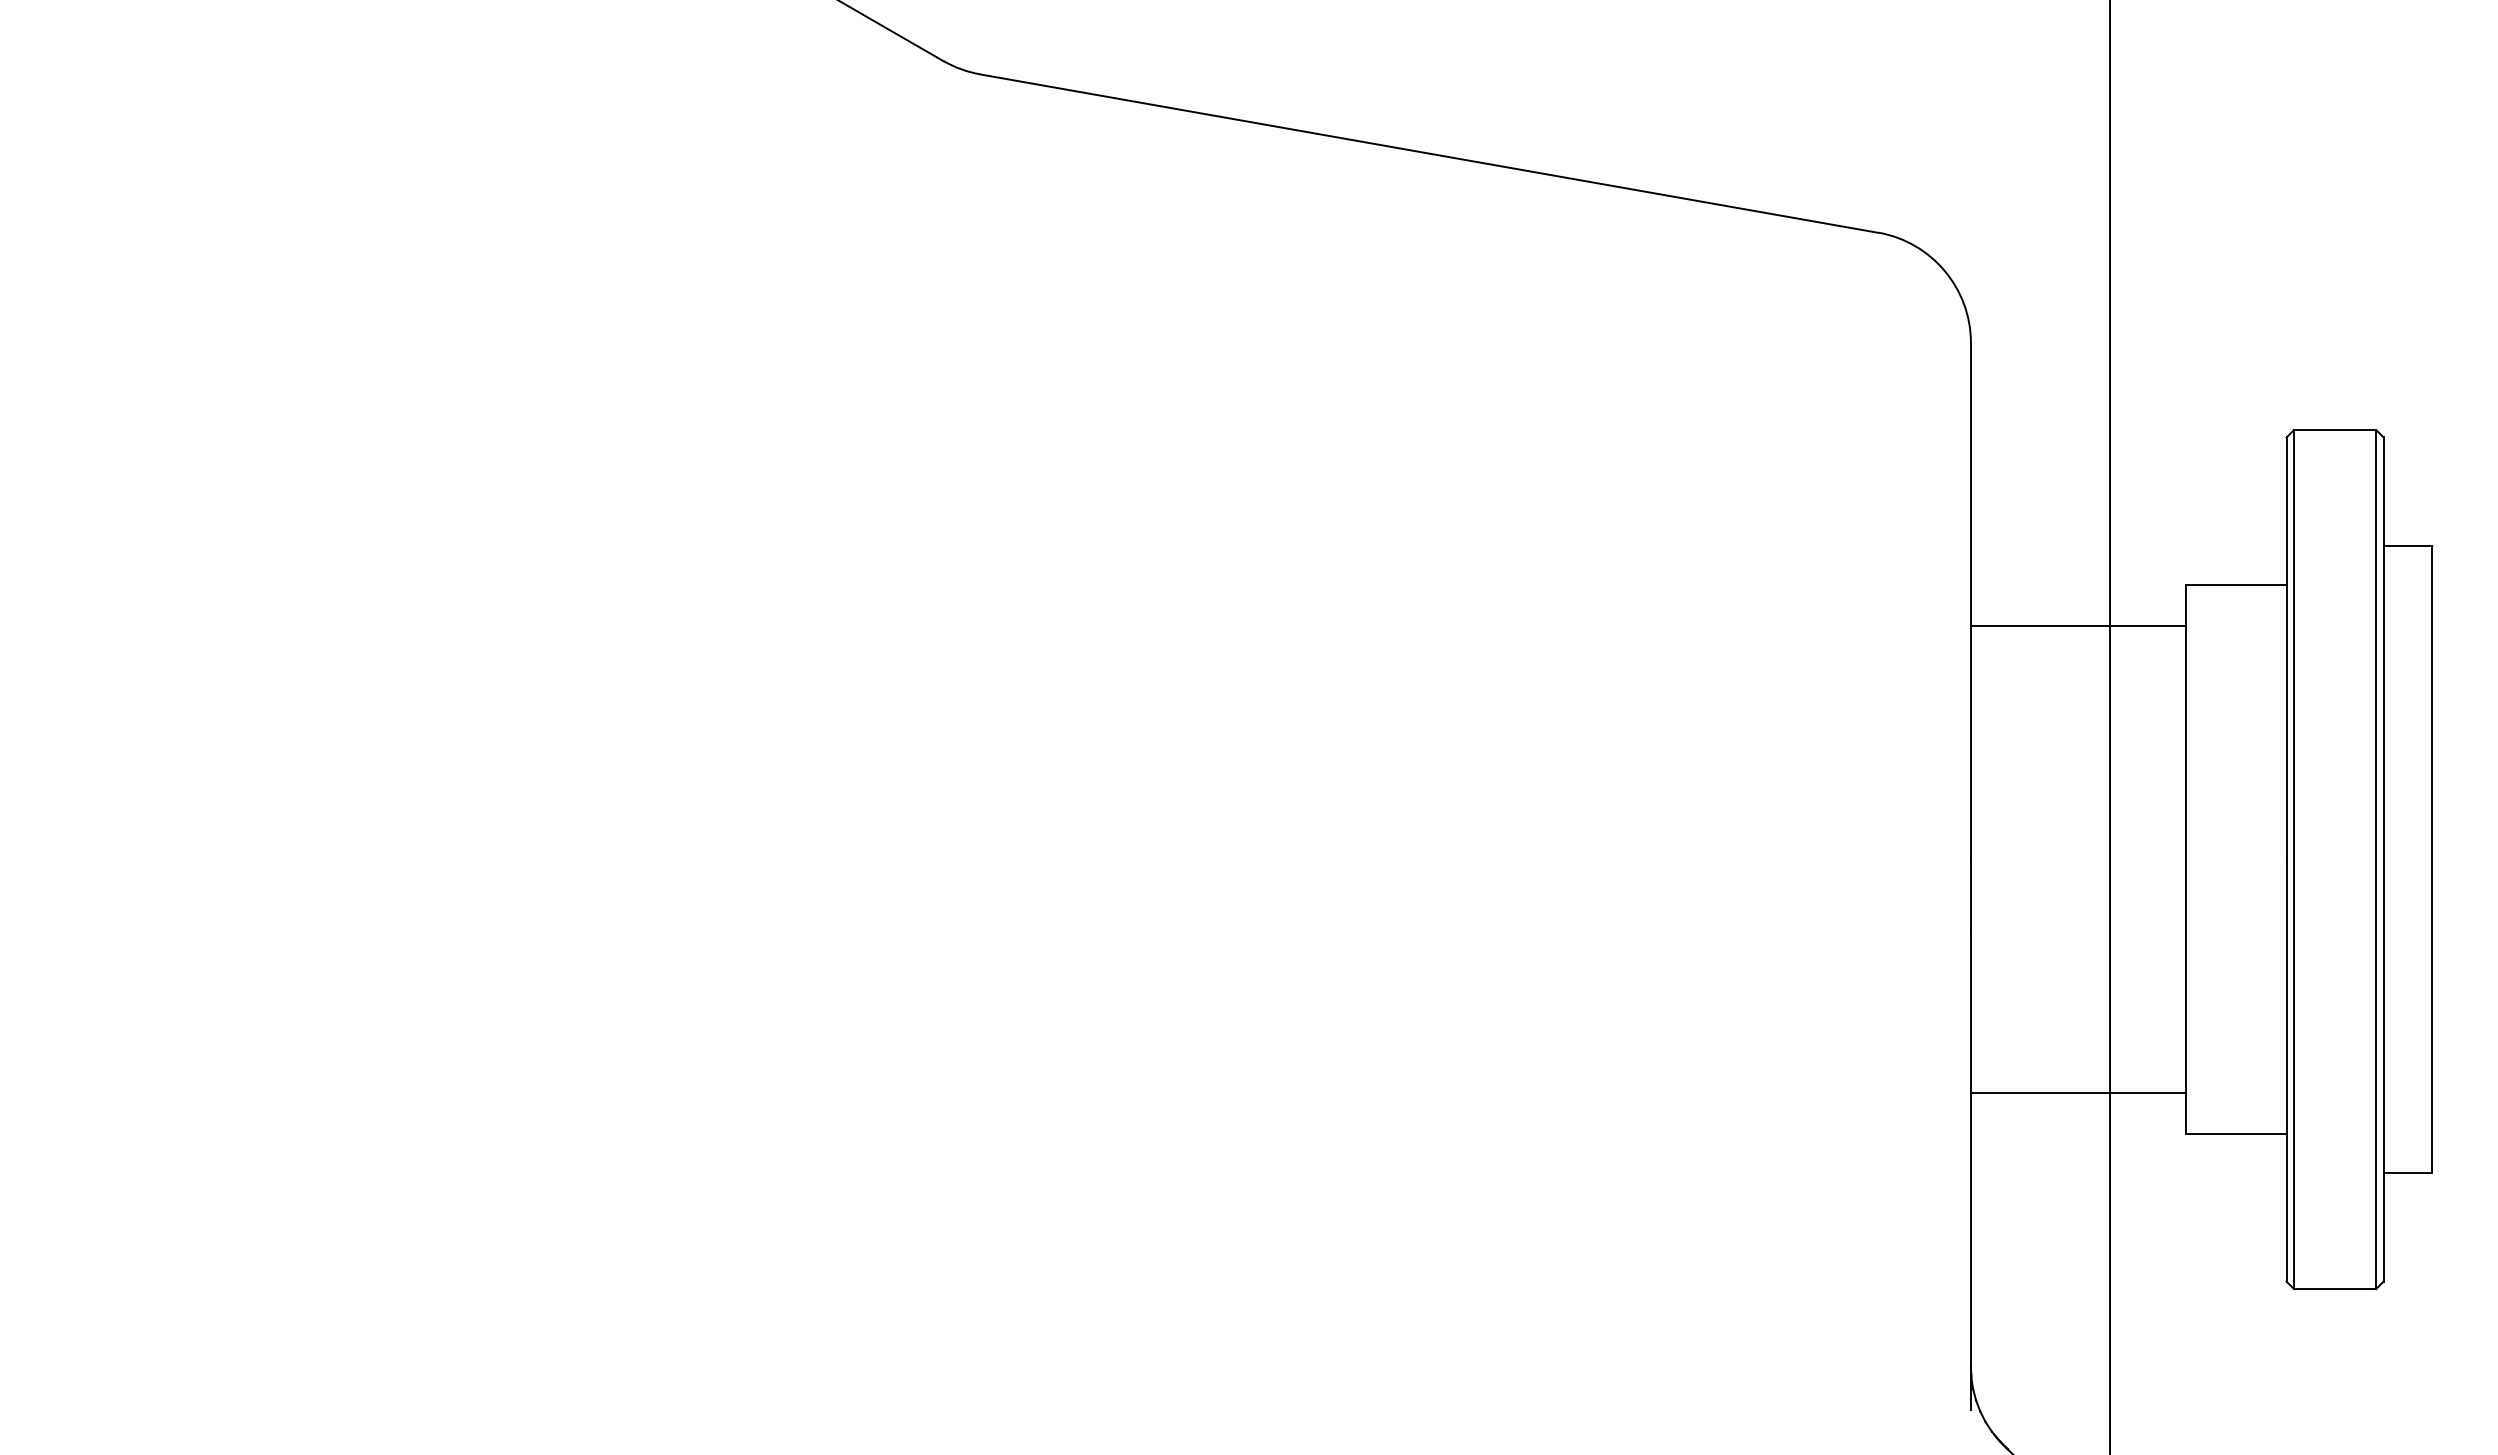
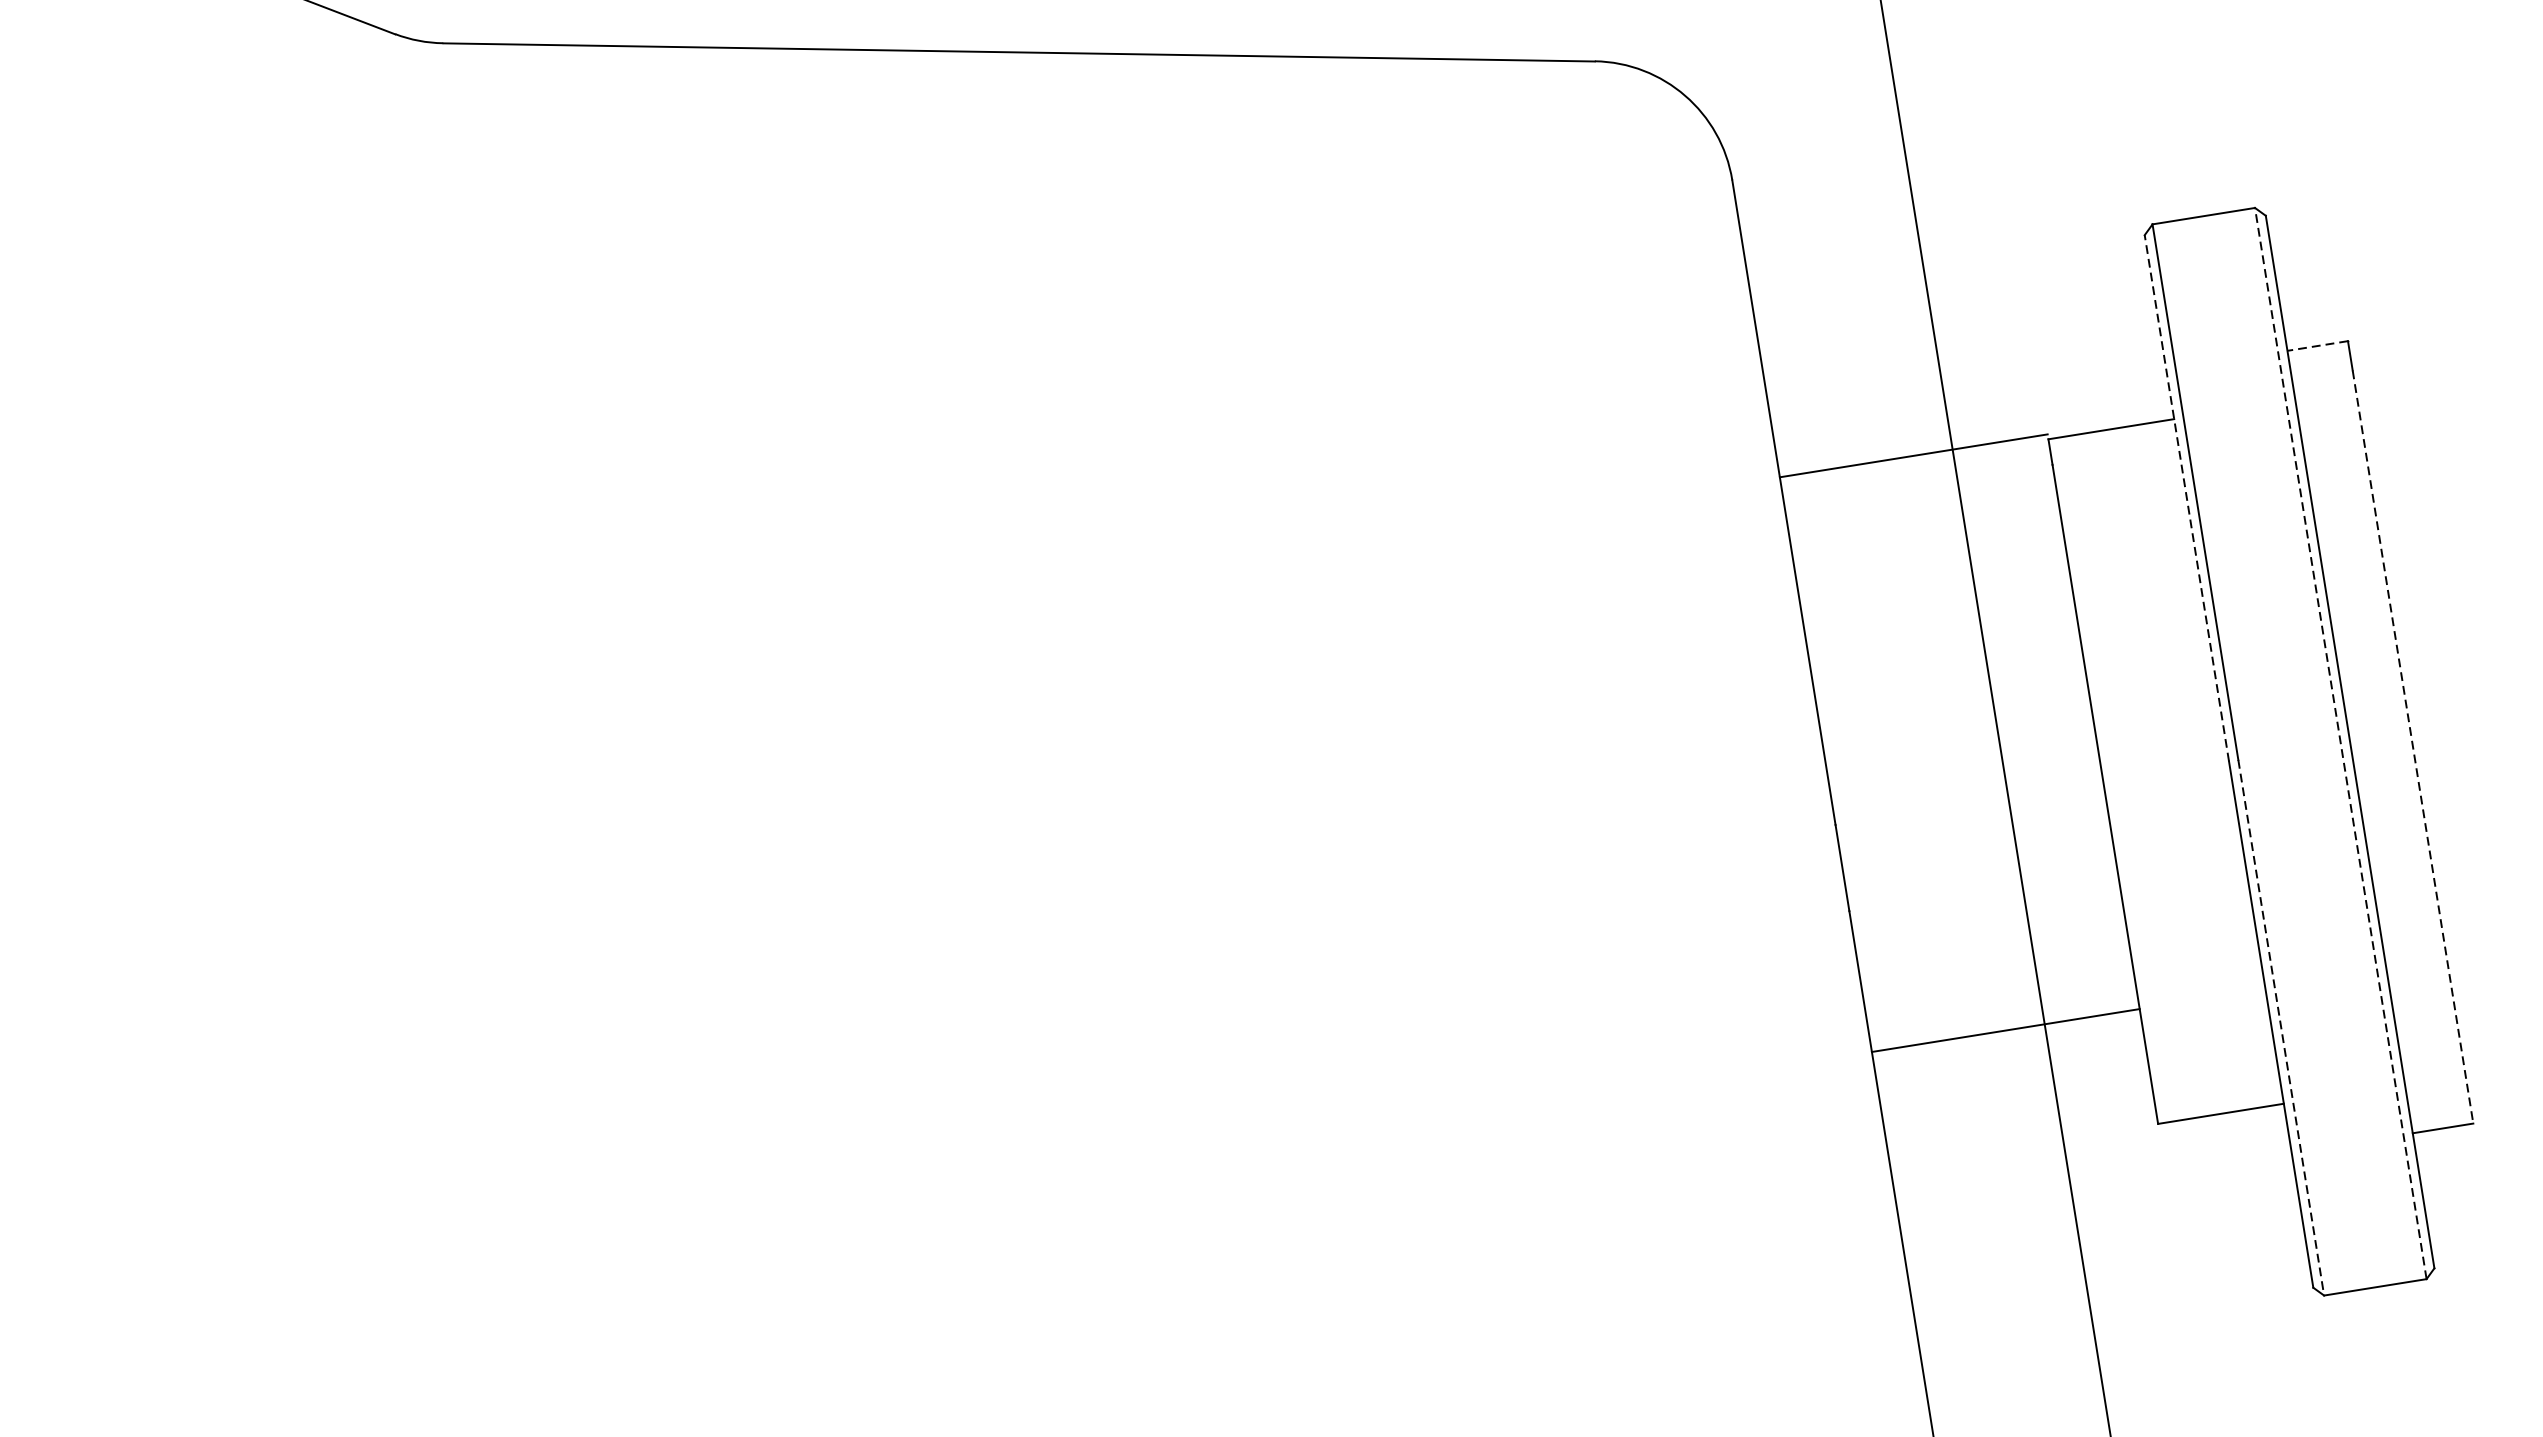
line: (2407, 545) -> (2317, 345), solid -> dashed
line: (2077, 626) -> (1912, 456), moved
line: (2286, 648) -> (2186, 498), solid -> dashed
line: (2376, 859) -> (2341, 743), solid -> dashed
line: (2432, 871) -> (2413, 747), solid -> dashed
line: (2294, 1074) -> (2281, 1027), solid -> dashed
line: (2077, 1092) -> (2004, 1030), moved

